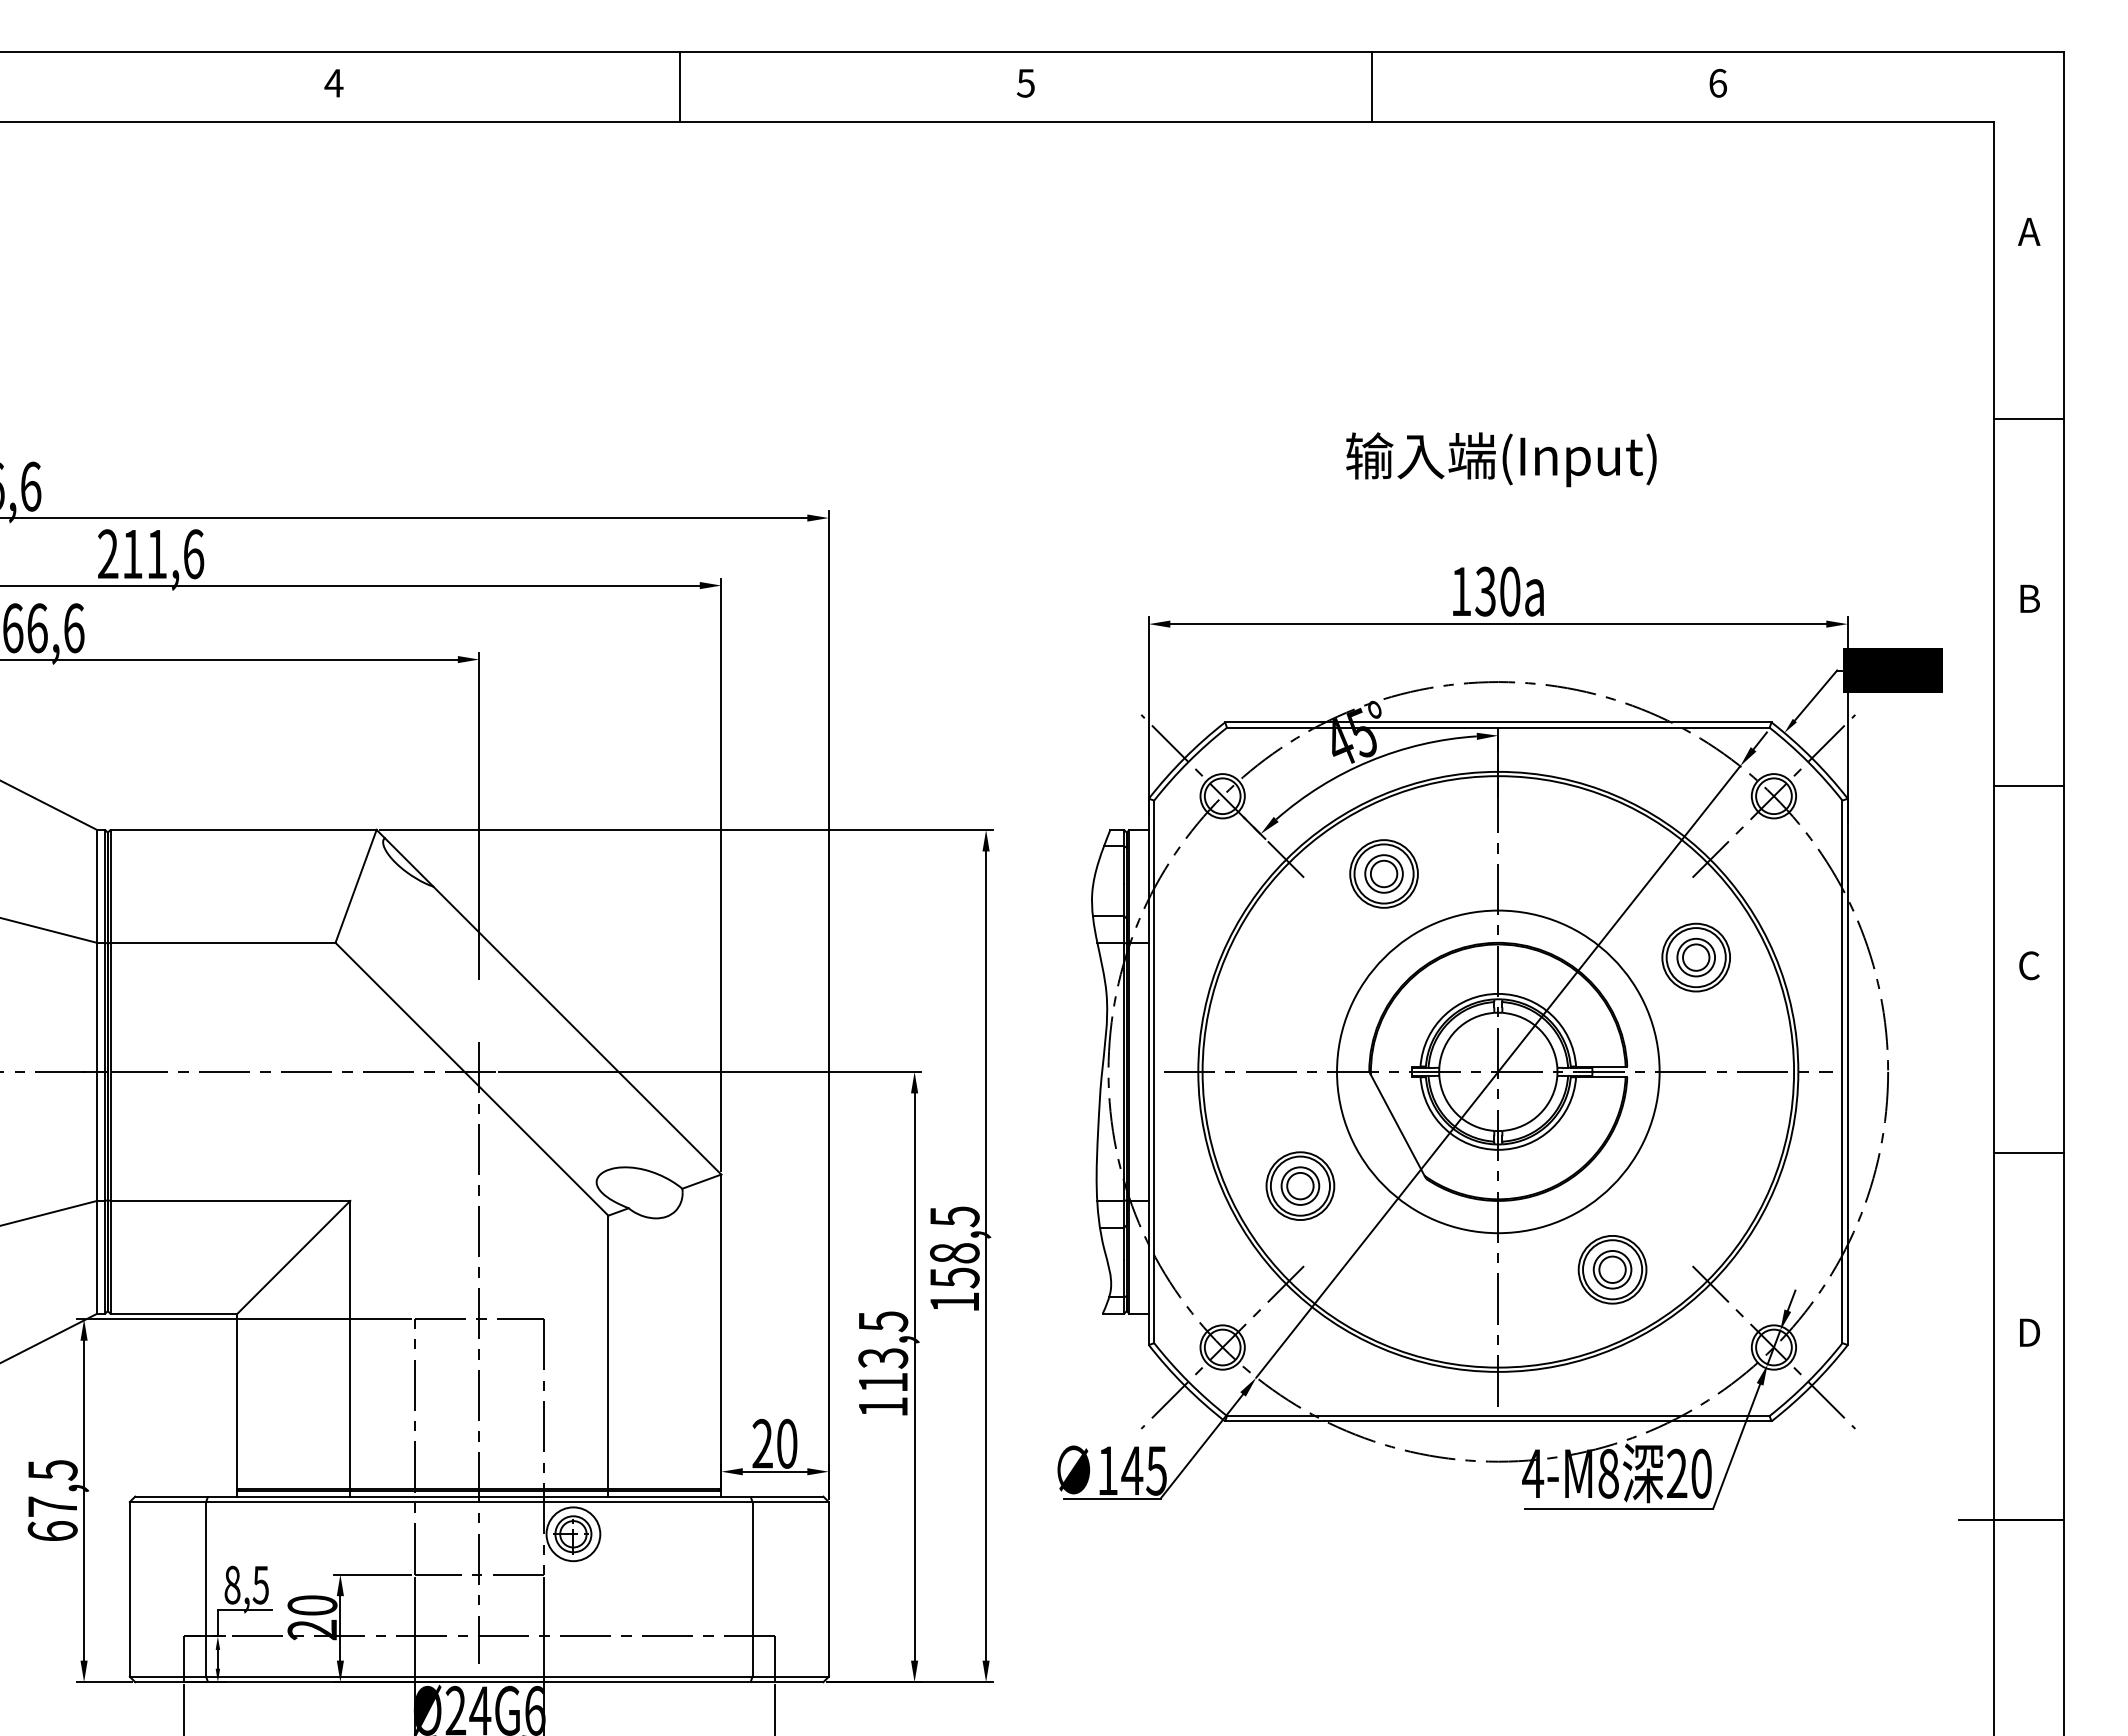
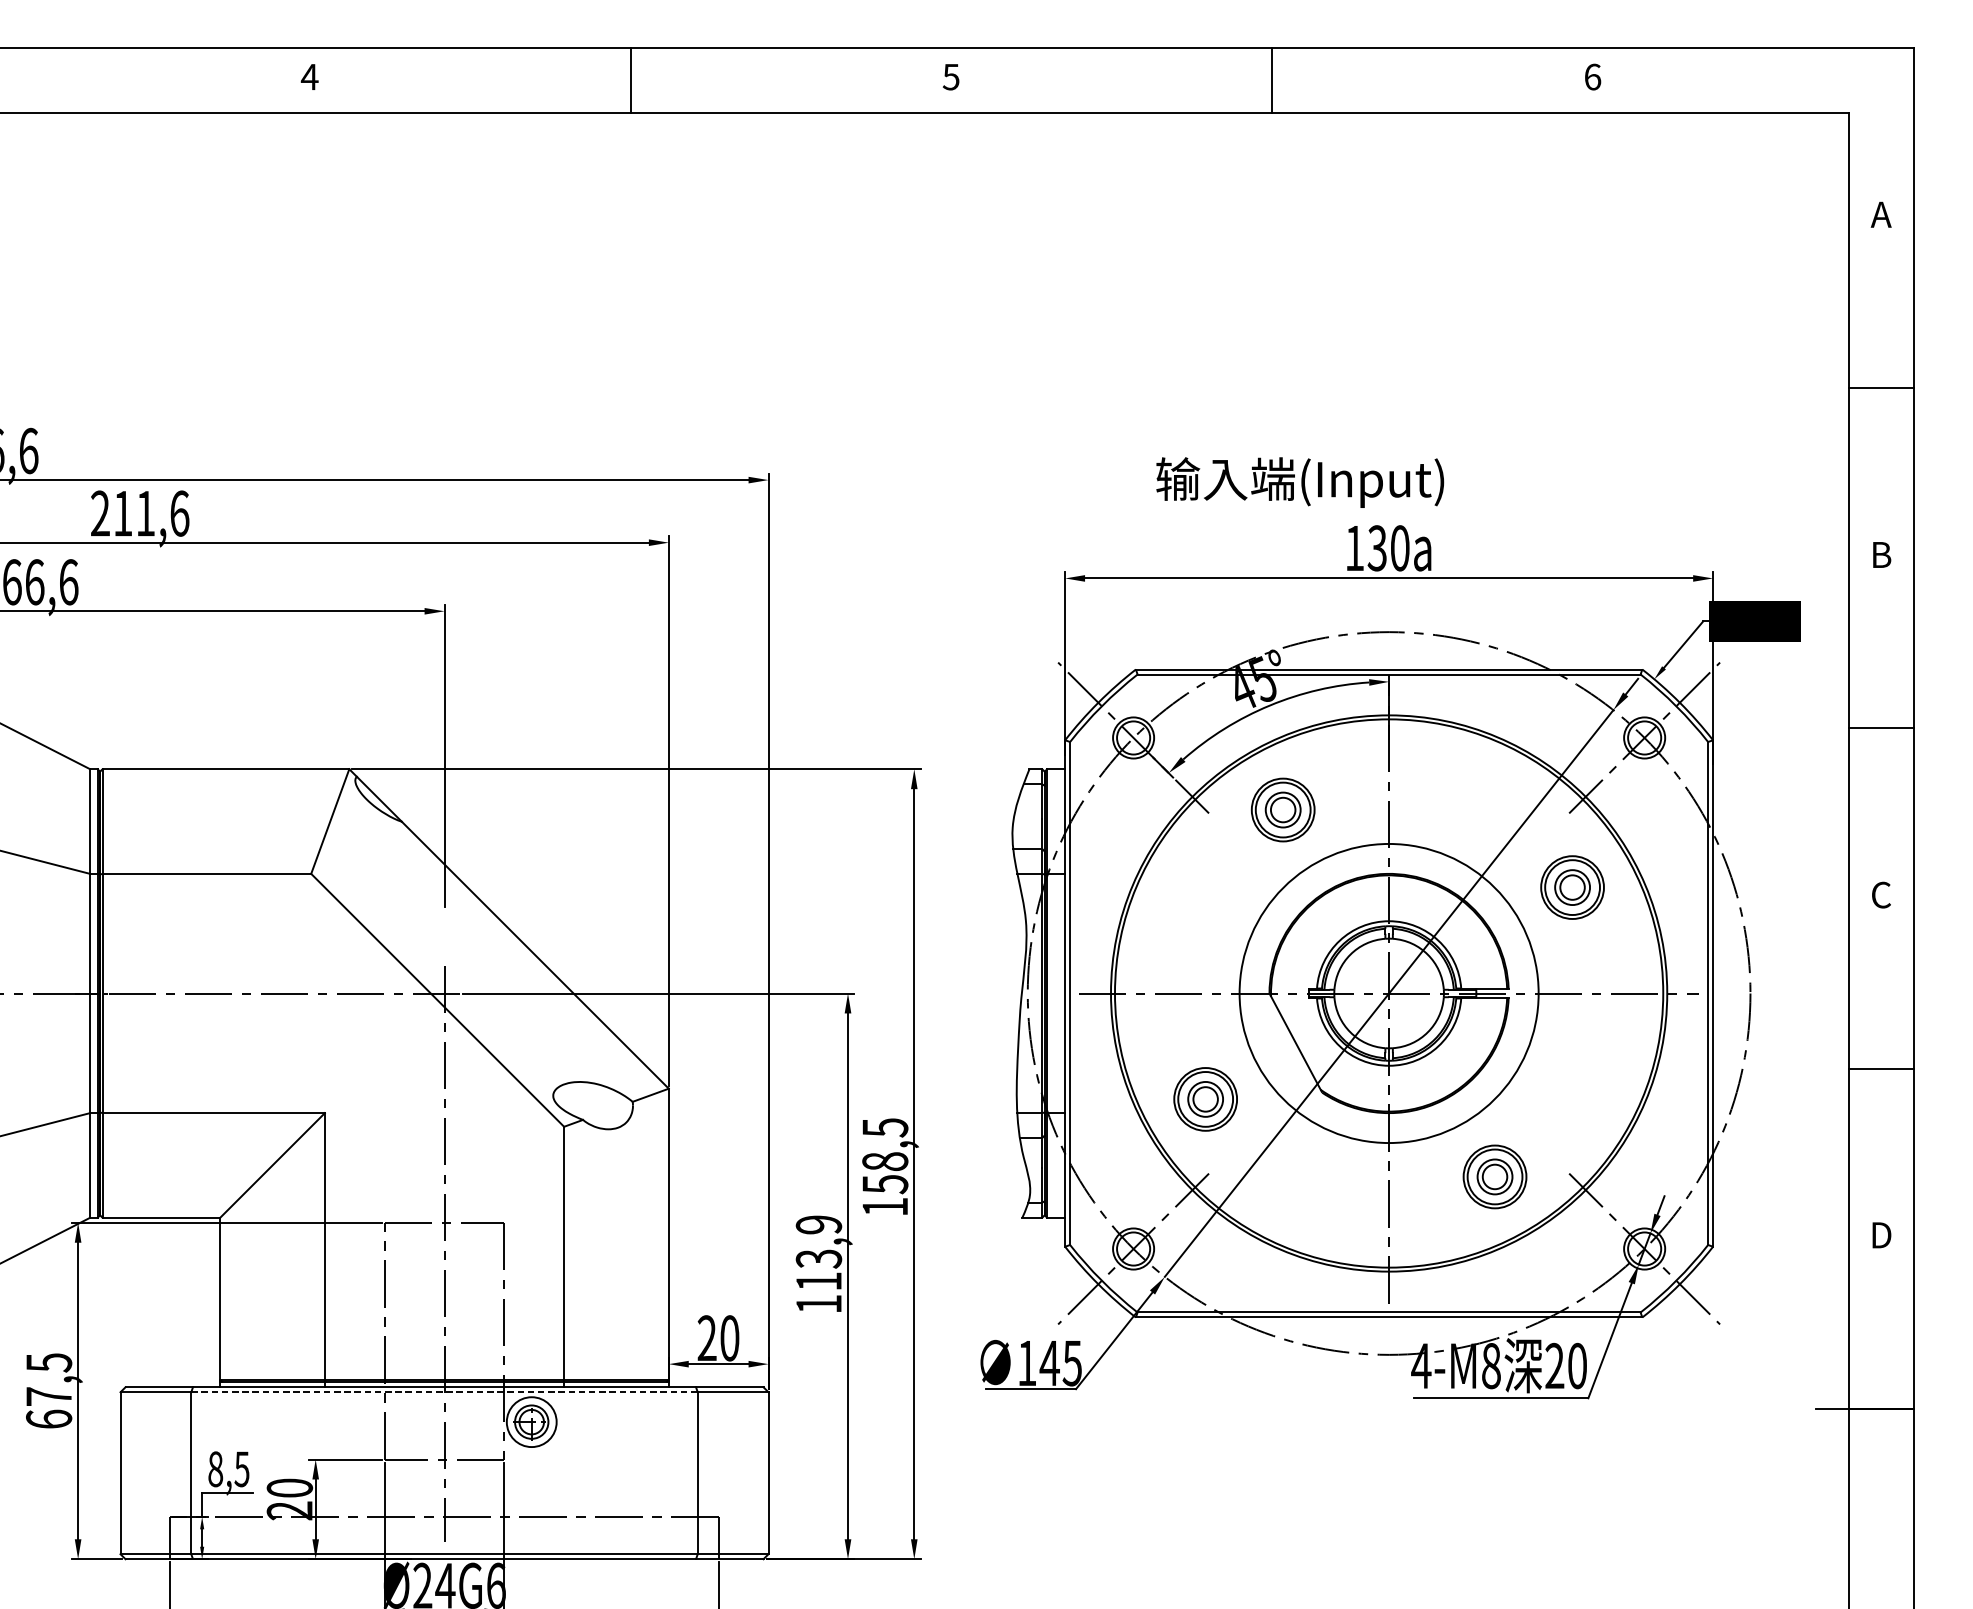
text: (1501, 459) -> (1300, 482), moved
text: (883, 1321) -> (819, 1224), 113,5 -> 113,9
line: (479, 1502) -> (444, 1392), solid -> dashed

